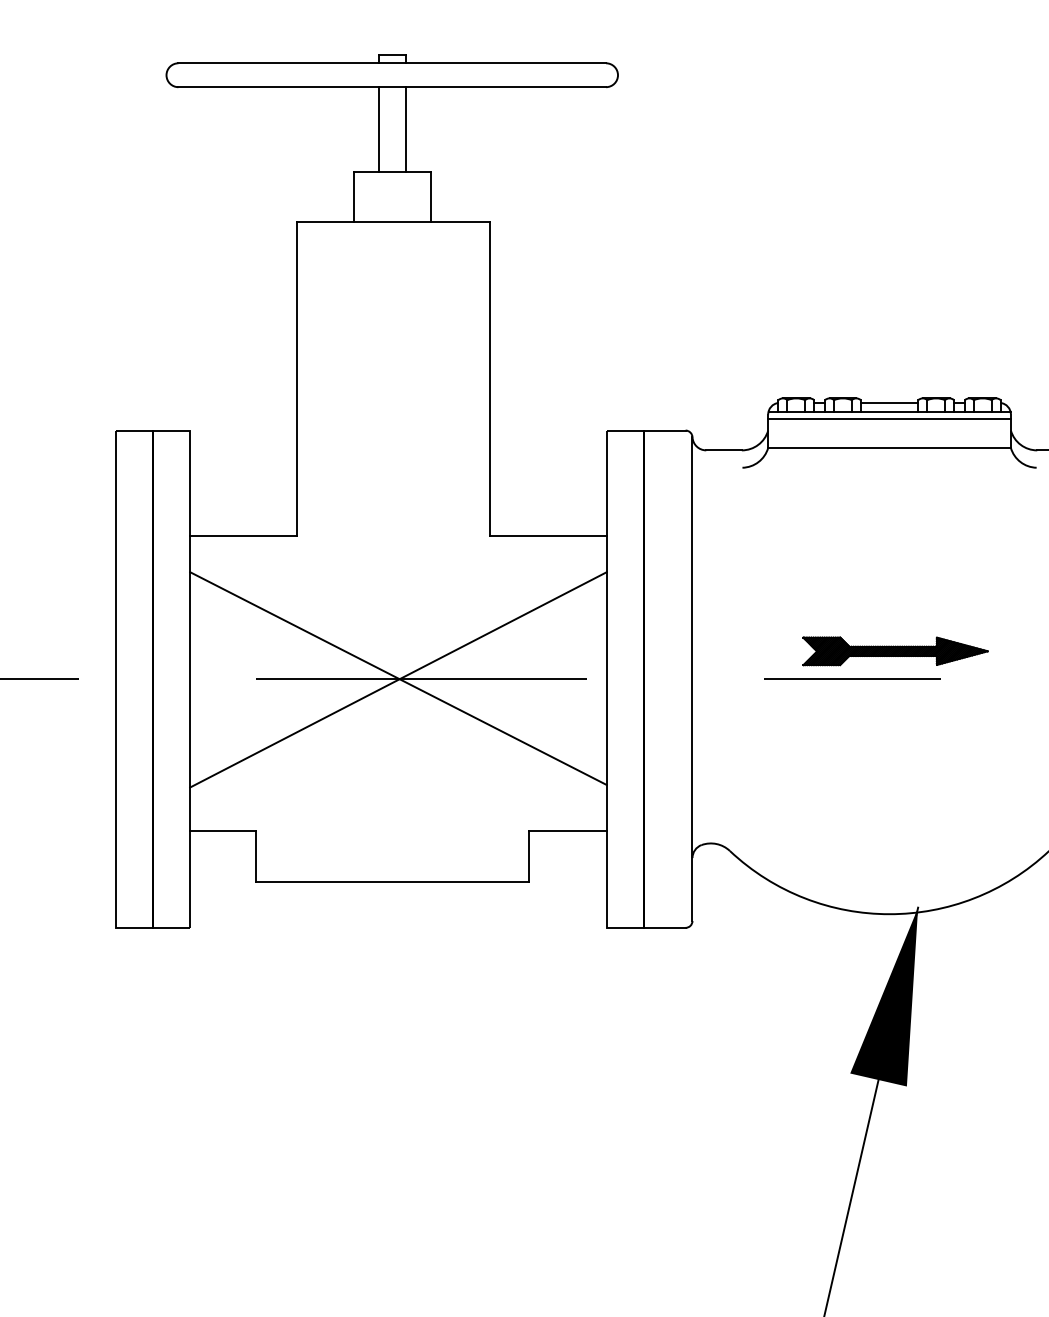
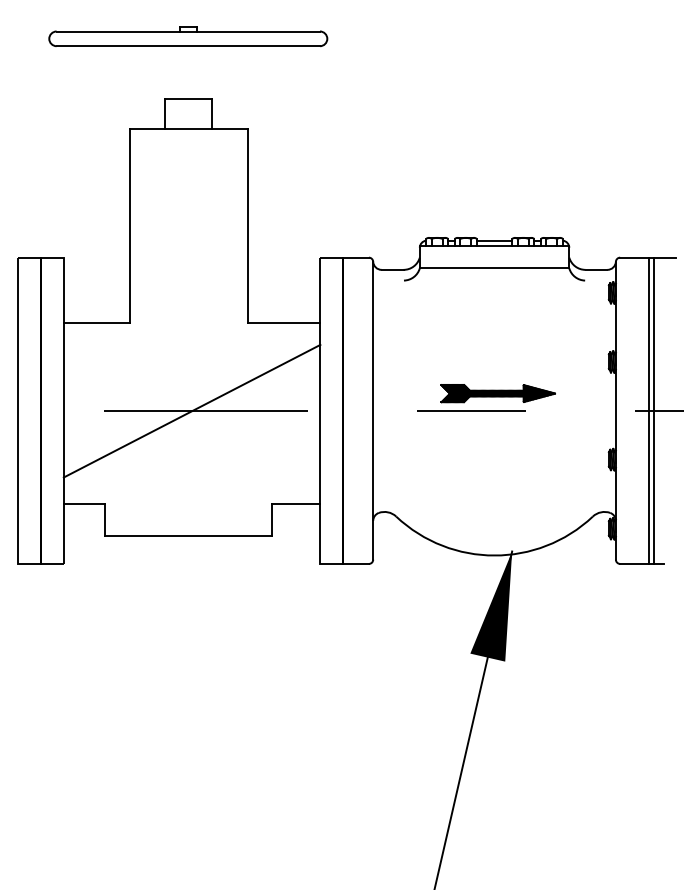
line: (377, 129) -> (179, 72), removed
line: (405, 129) -> (196, 72), removed
line: (889, 418) -> (494, 250), removed
line: (397, 677) -> (191, 409), removed

